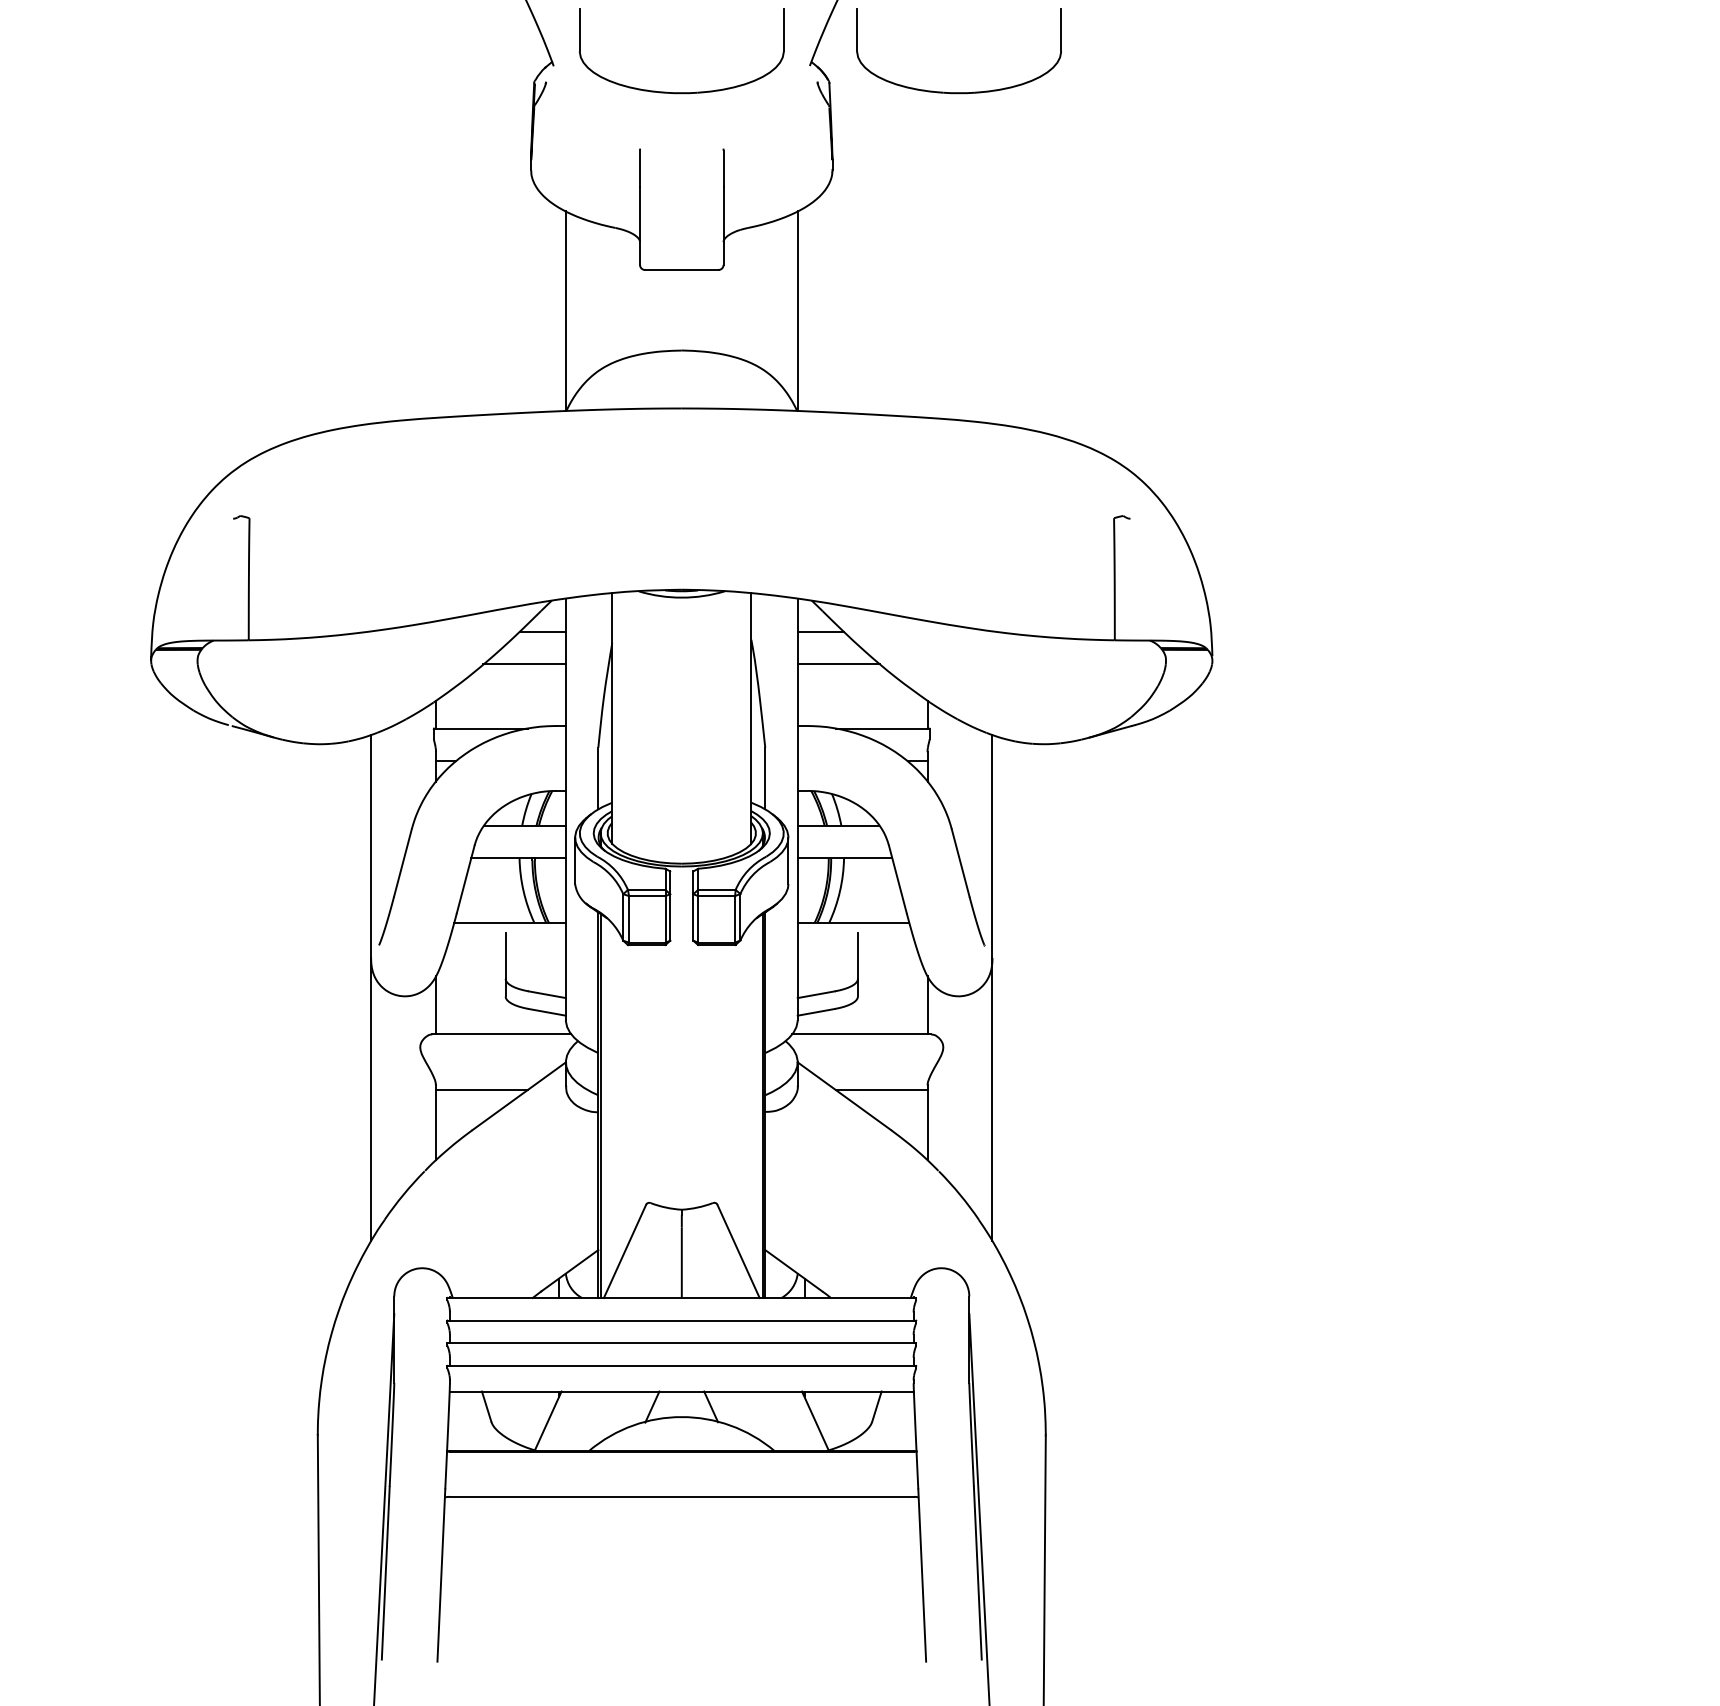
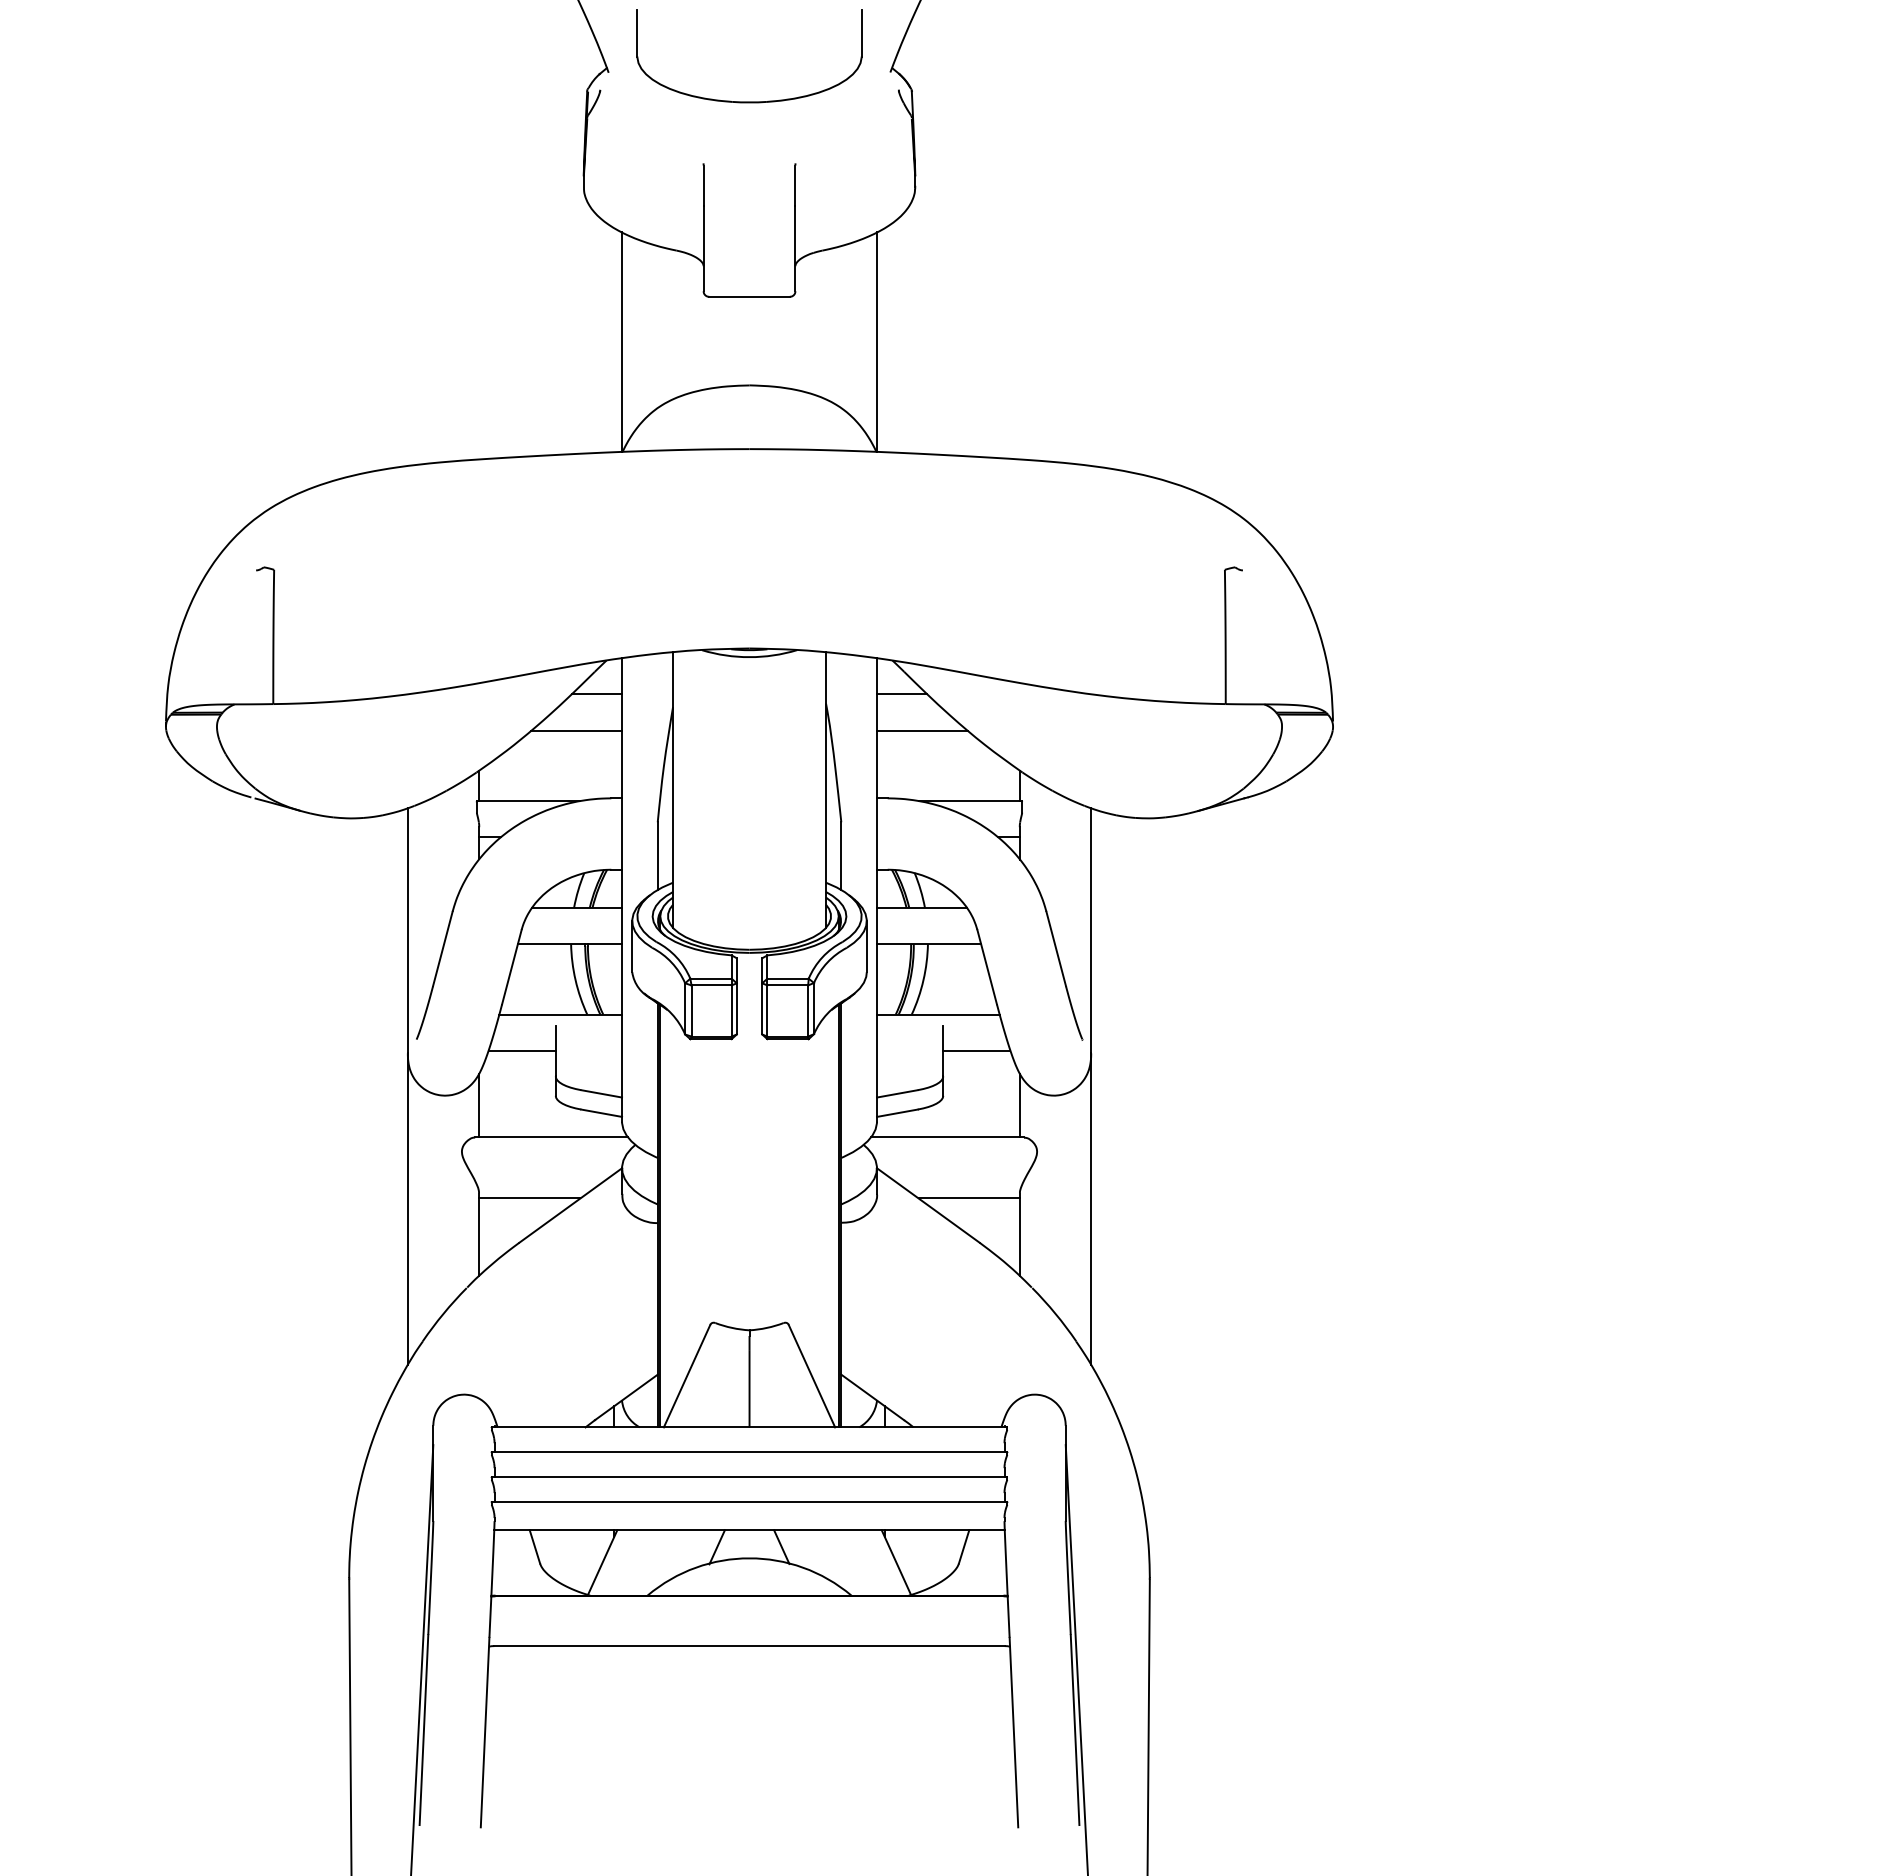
part: (959, 92) -> (1054, 101), removed
line: (474, 955) -> (521, 1050), added
line: (888, 955) -> (976, 1050), added

